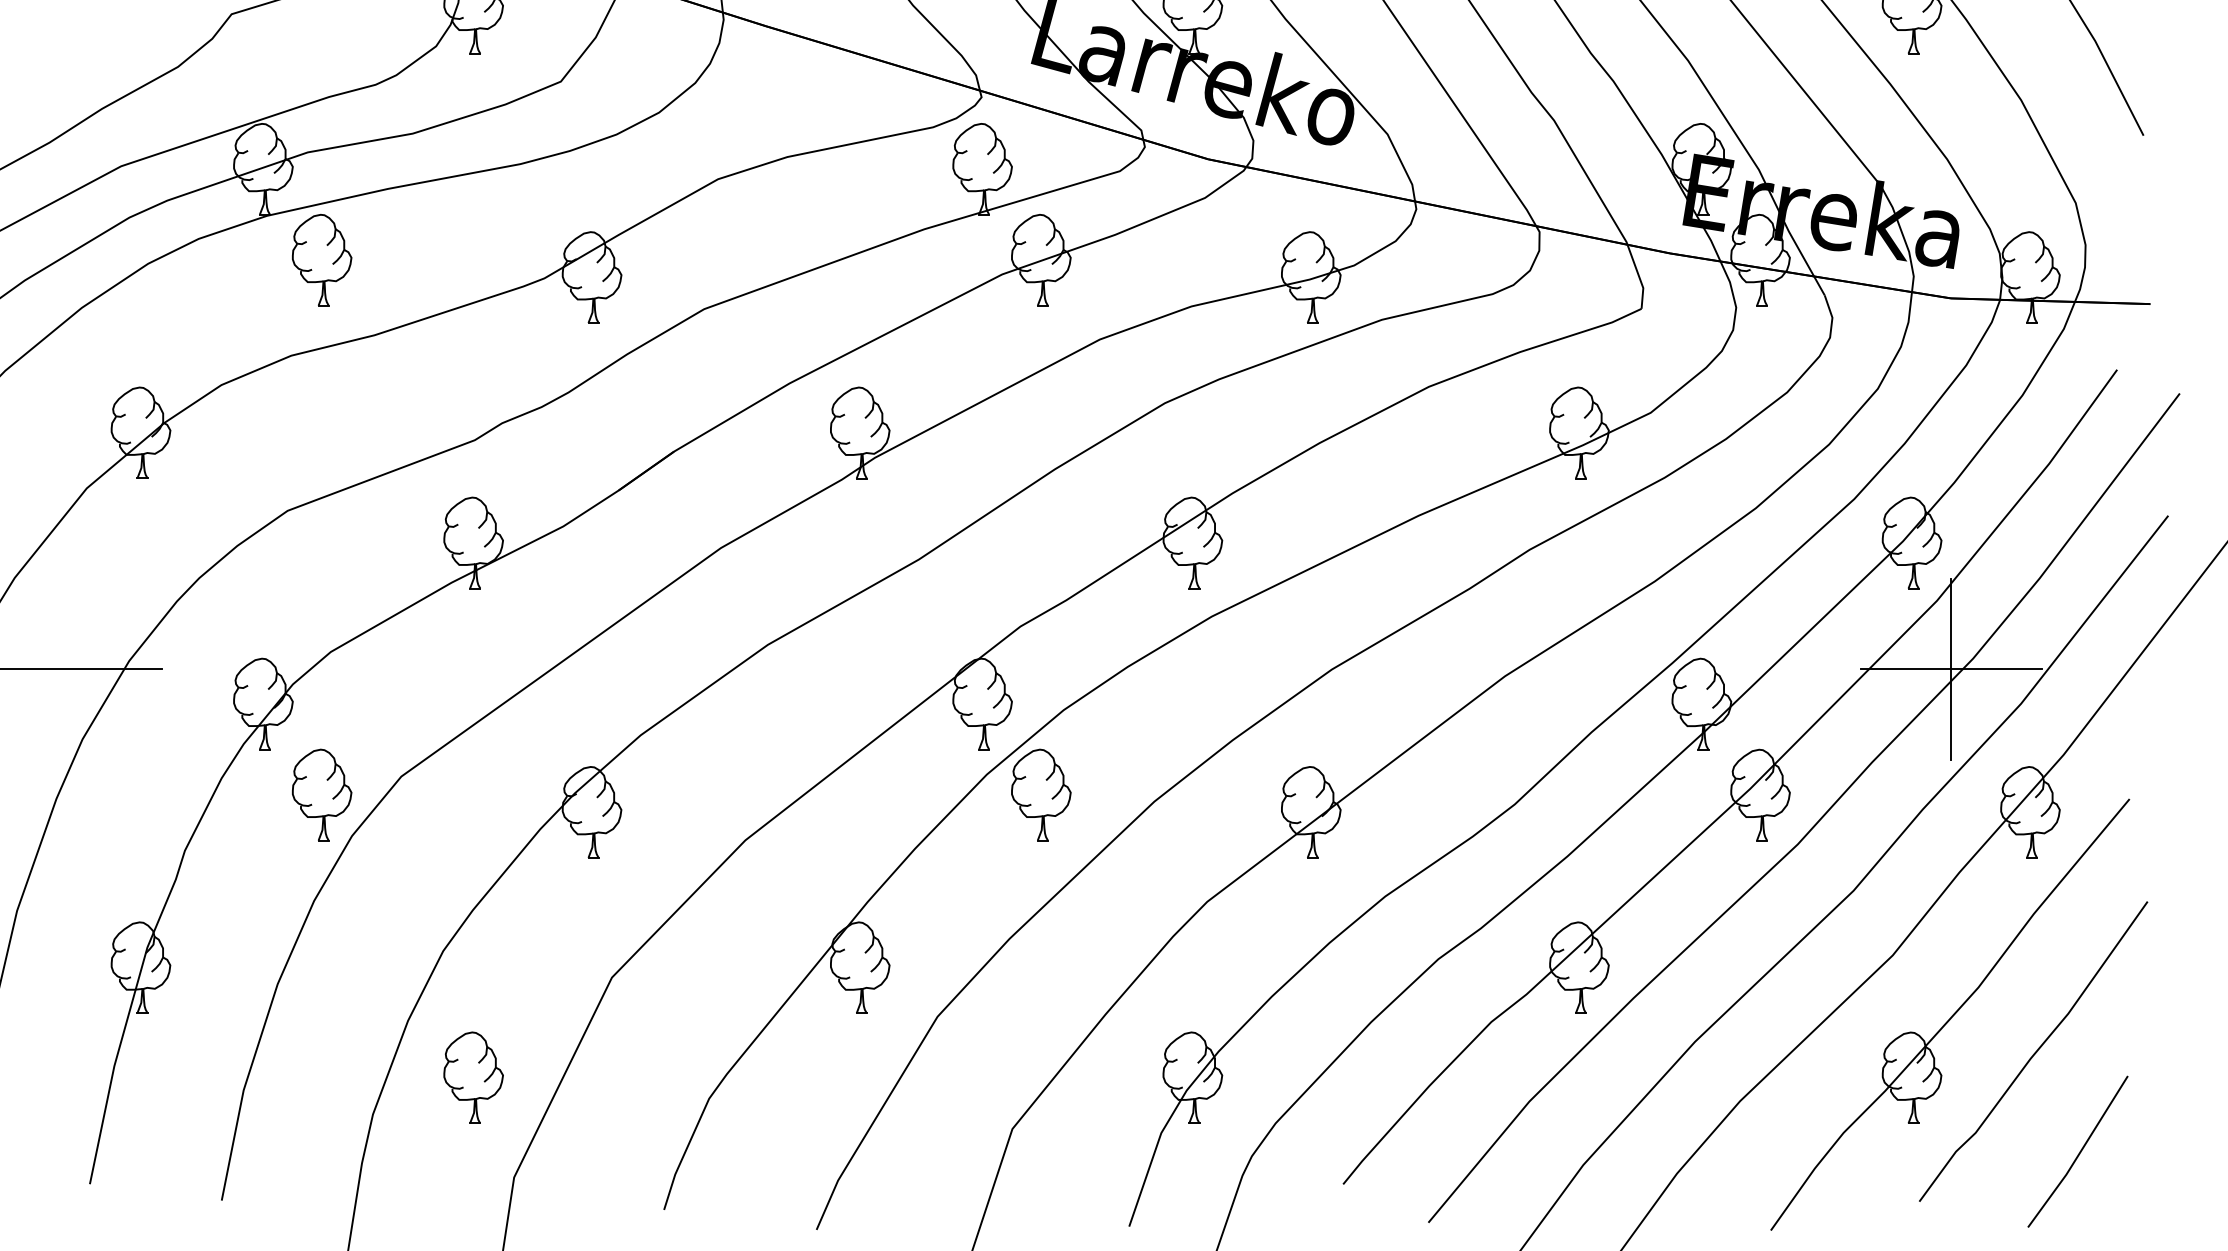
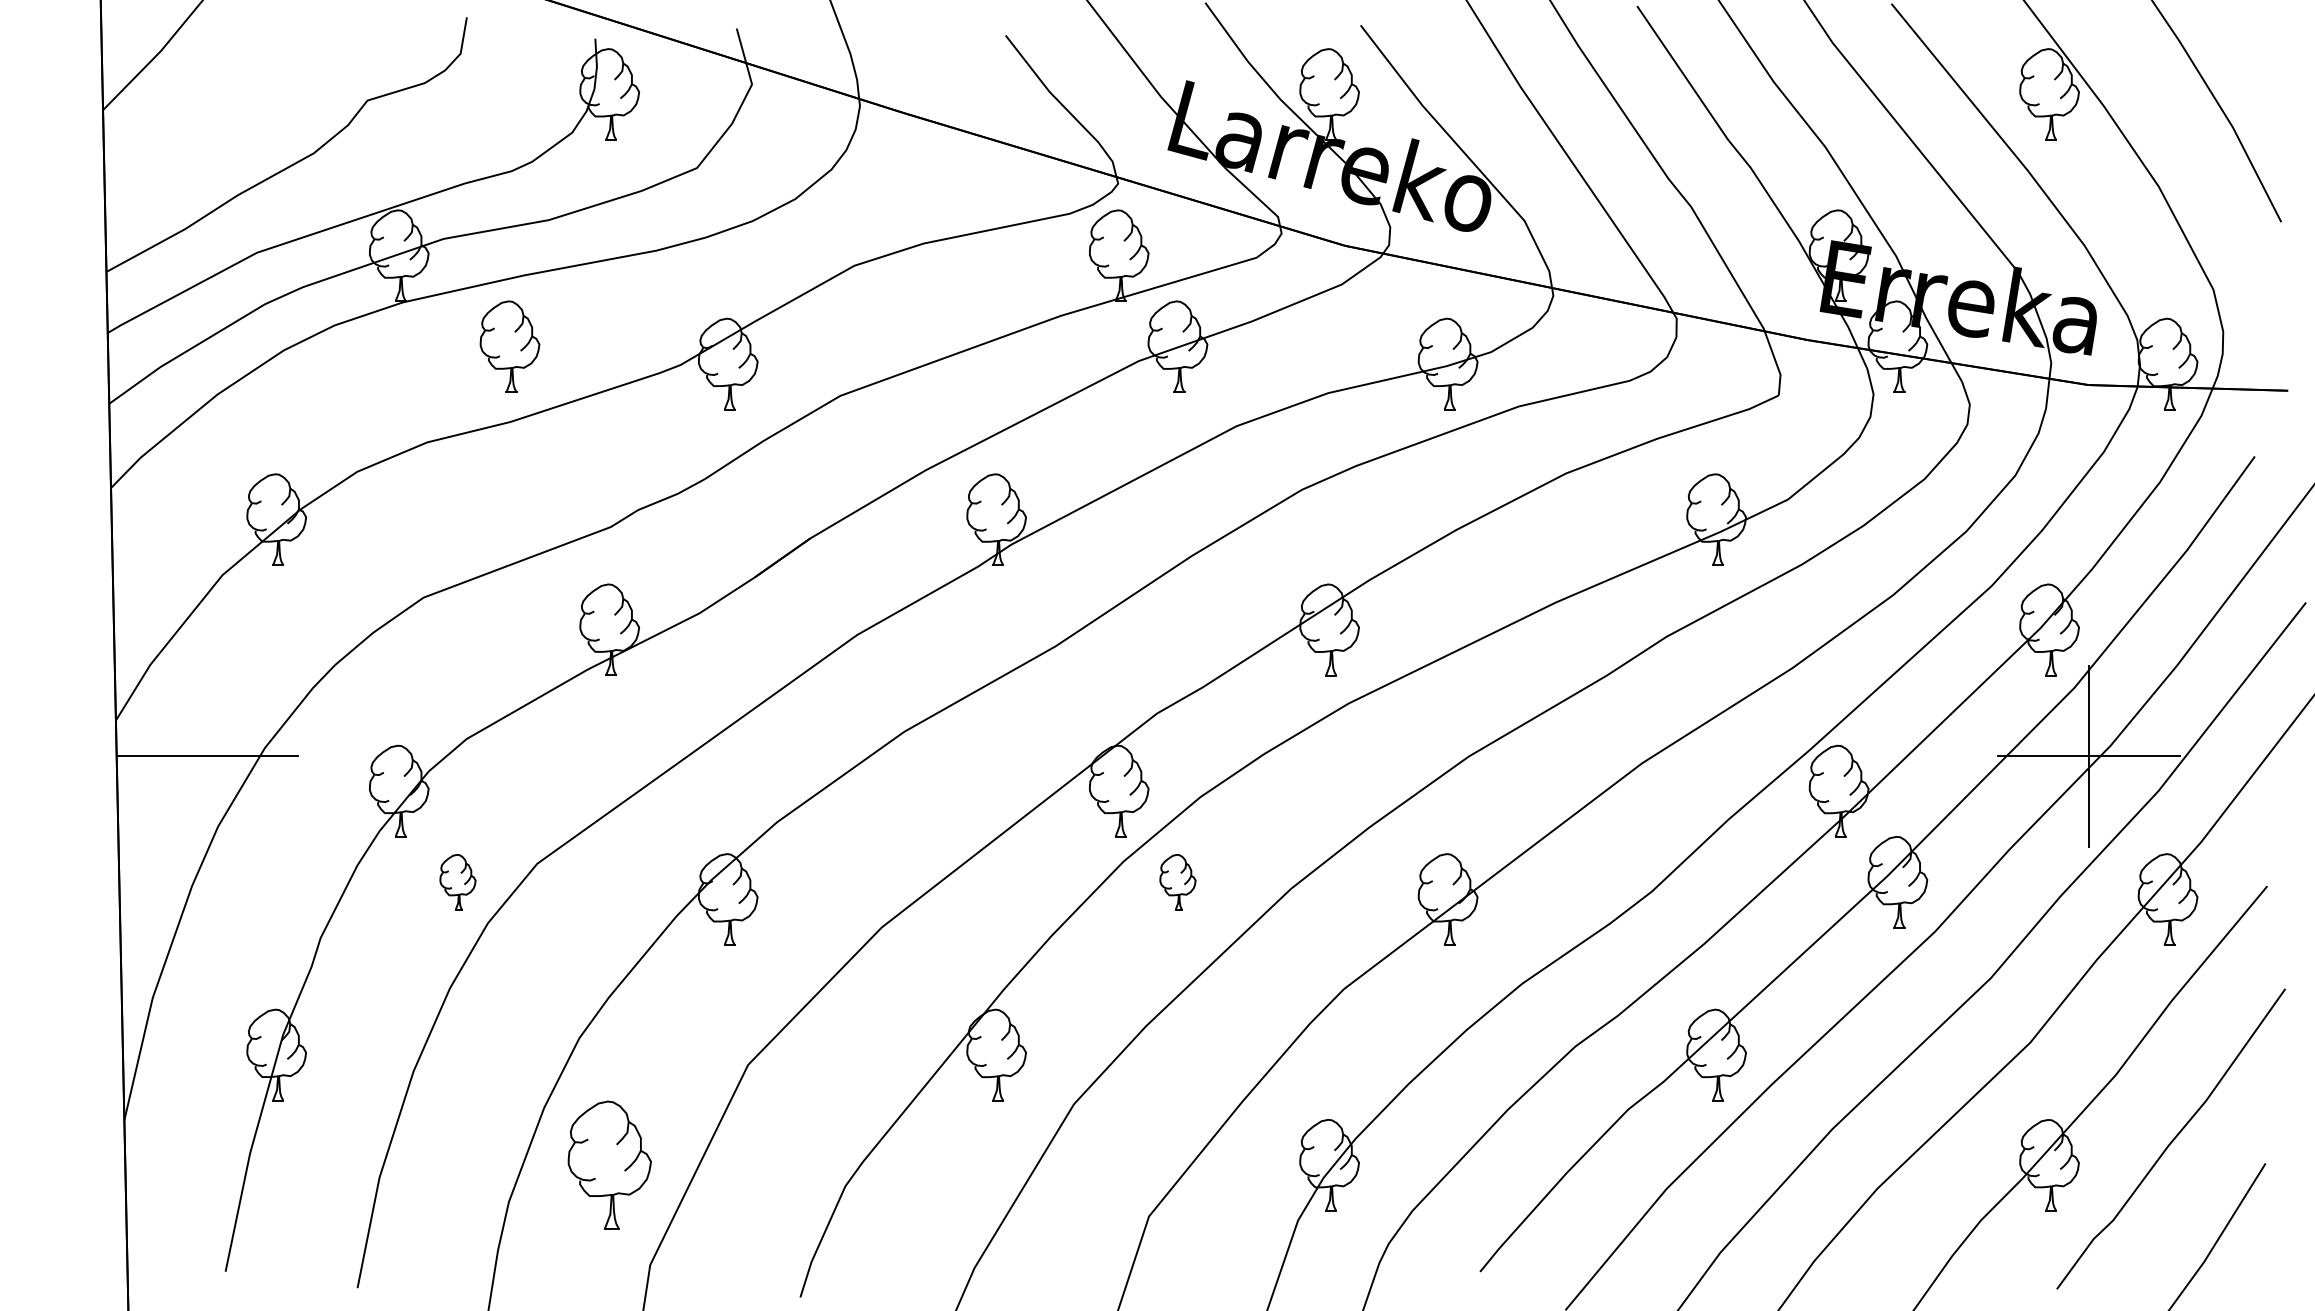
part: (321, 259) -> (509, 346), moved
part: (321, 794) -> (457, 881), size x0.6
part: (1040, 794) -> (1177, 881), size x0.6
part: (473, 1078) -> (609, 1165), size x1.4

